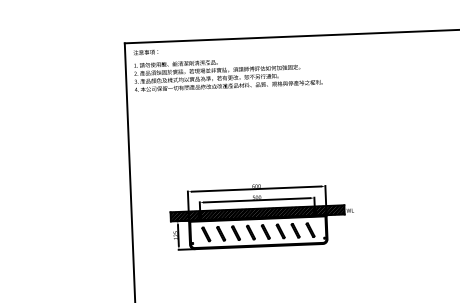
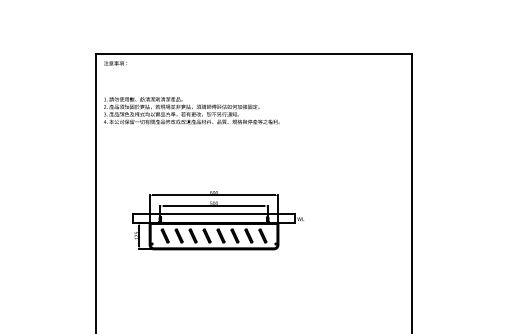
text: (227, 73) -> (191, 110), moved
hatch: (256, 212) -> (213, 217), removed

